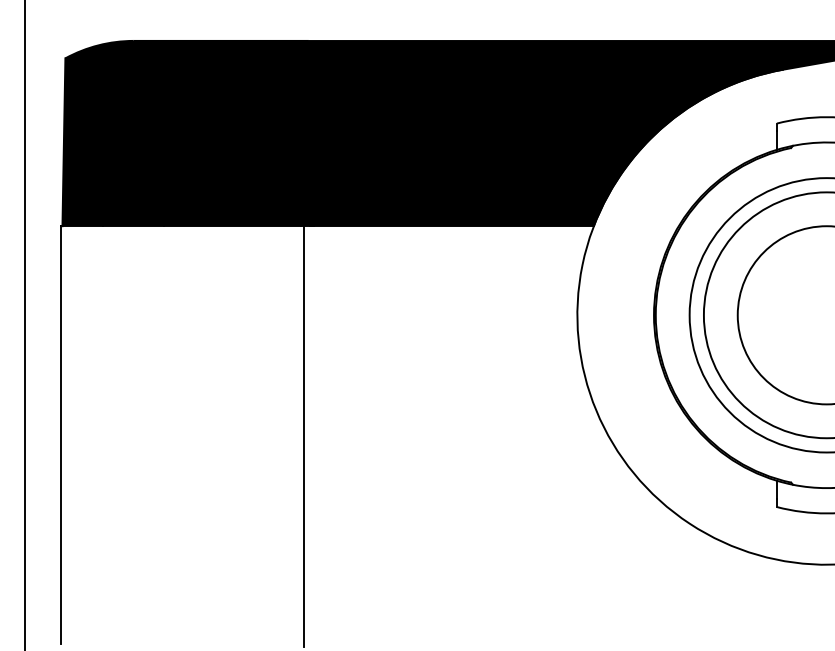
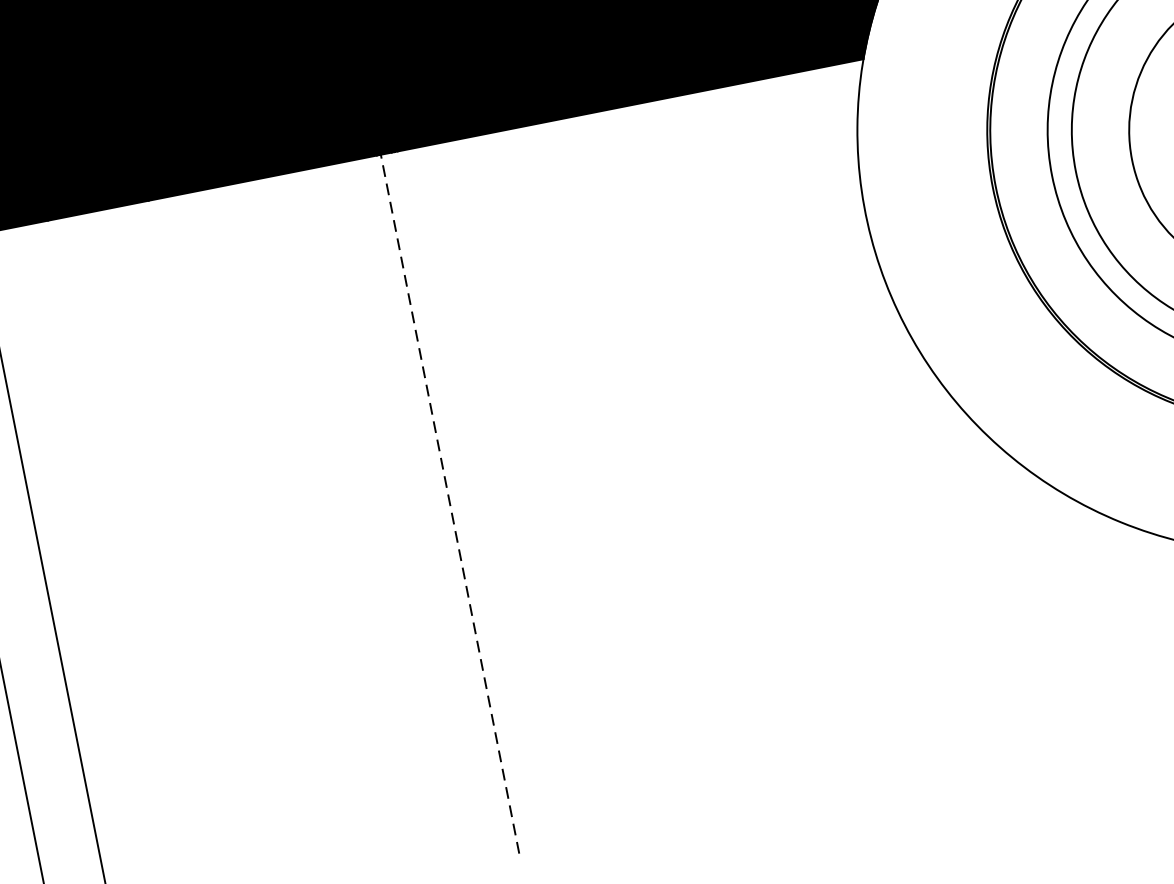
line: (303, 435) -> (449, 502), solid -> dashed

